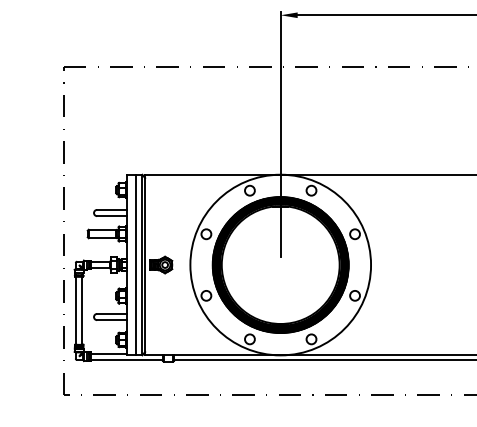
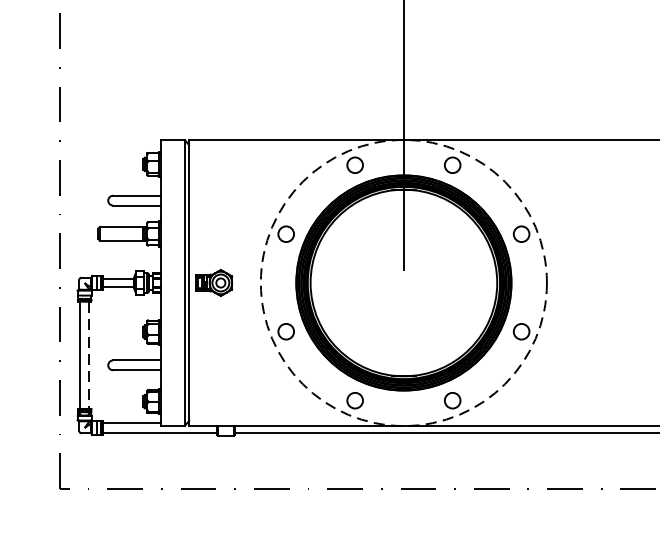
line: (136, 264) -> (175, 282), removed
circle: (280, 264) -> (403, 282), solid -> dashed
line: (81, 310) -> (88, 354), solid -> dashed

